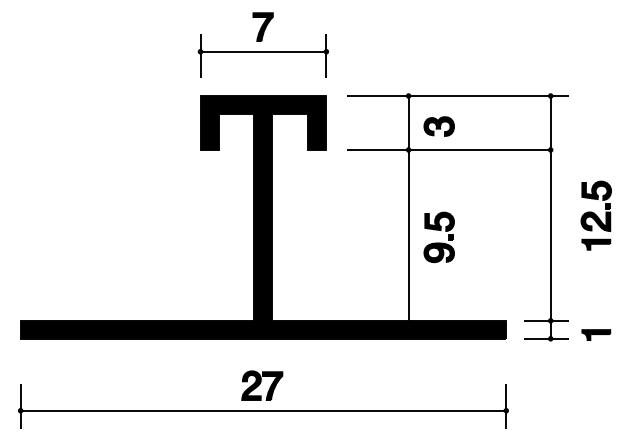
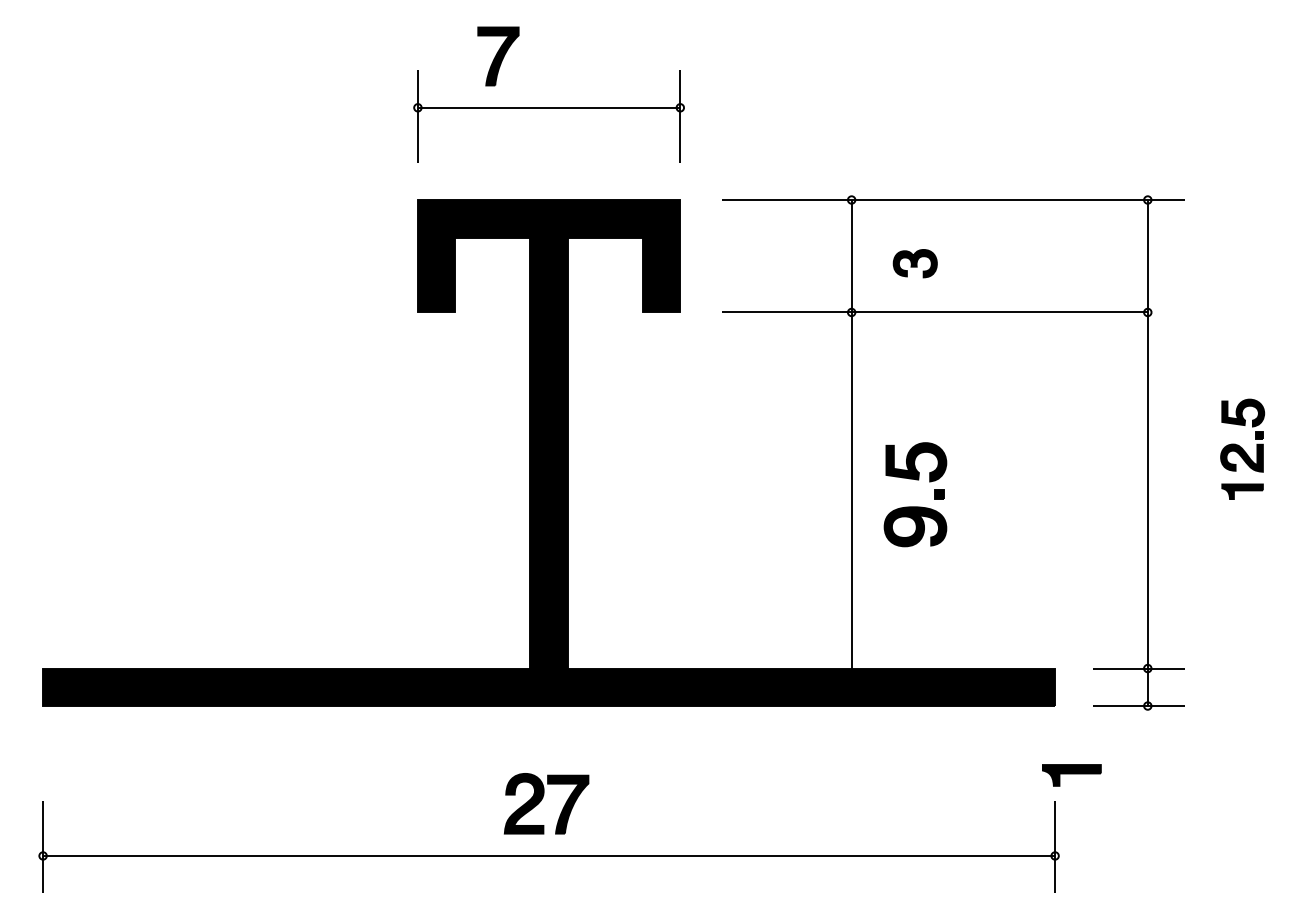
part: (262, 26) -> (497, 55), moved
part: (438, 126) -> (913, 263), size x0.7
part: (595, 215) -> (1241, 449), size x0.7
part: (596, 334) -> (1072, 774), moved

